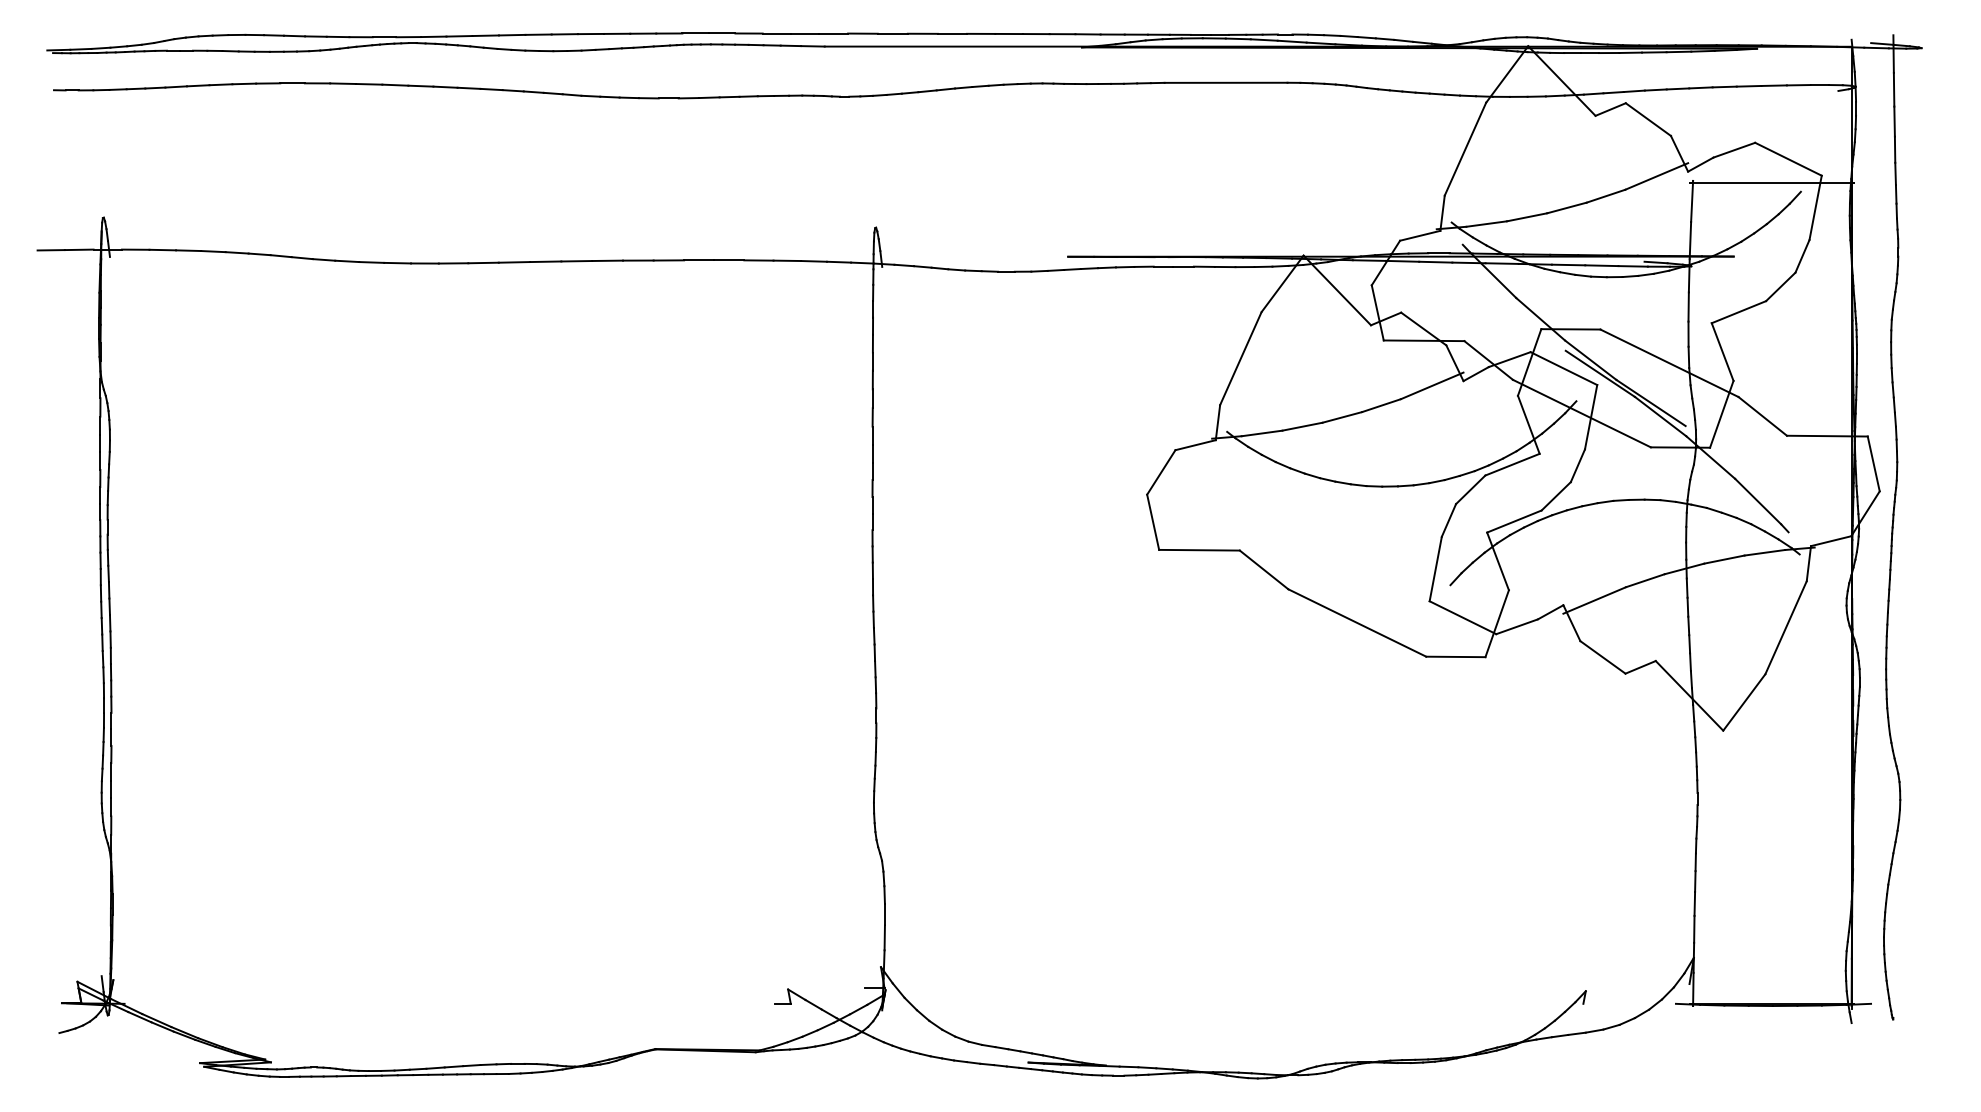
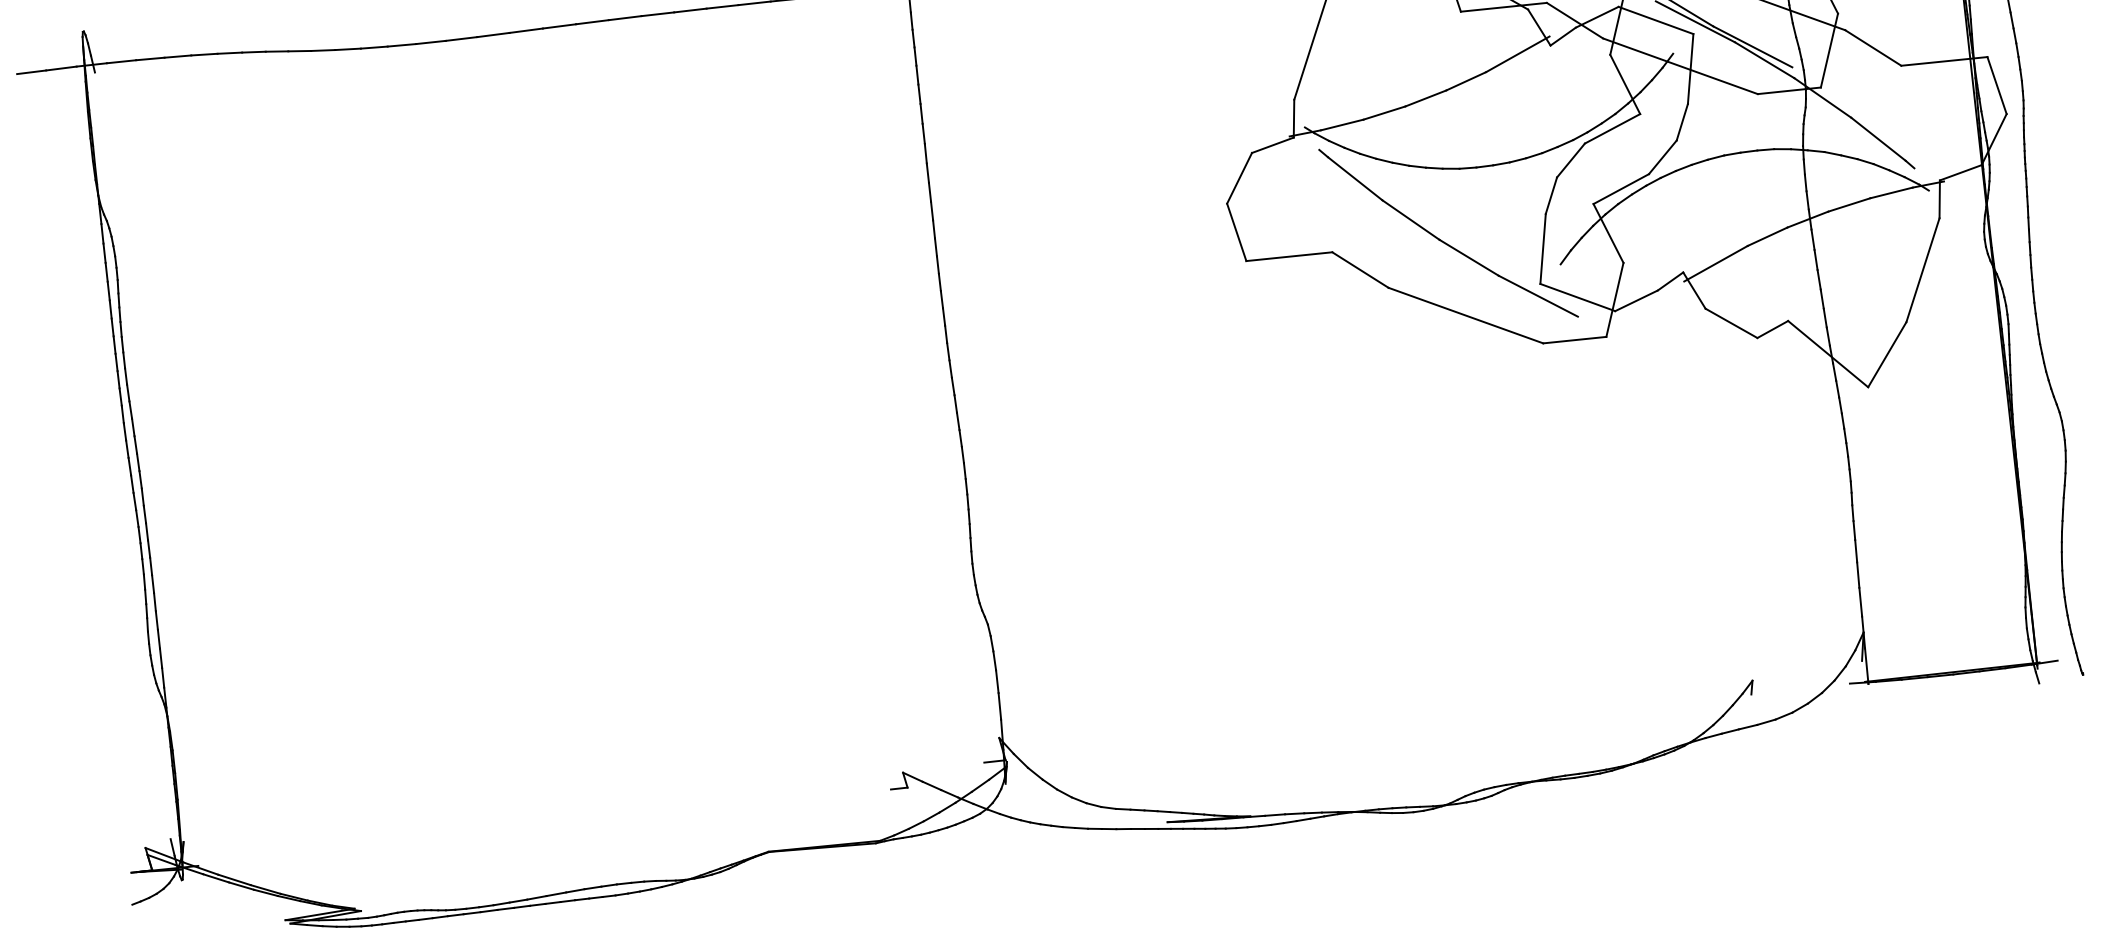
part: (1344, 551) -> (1443, 240), added

